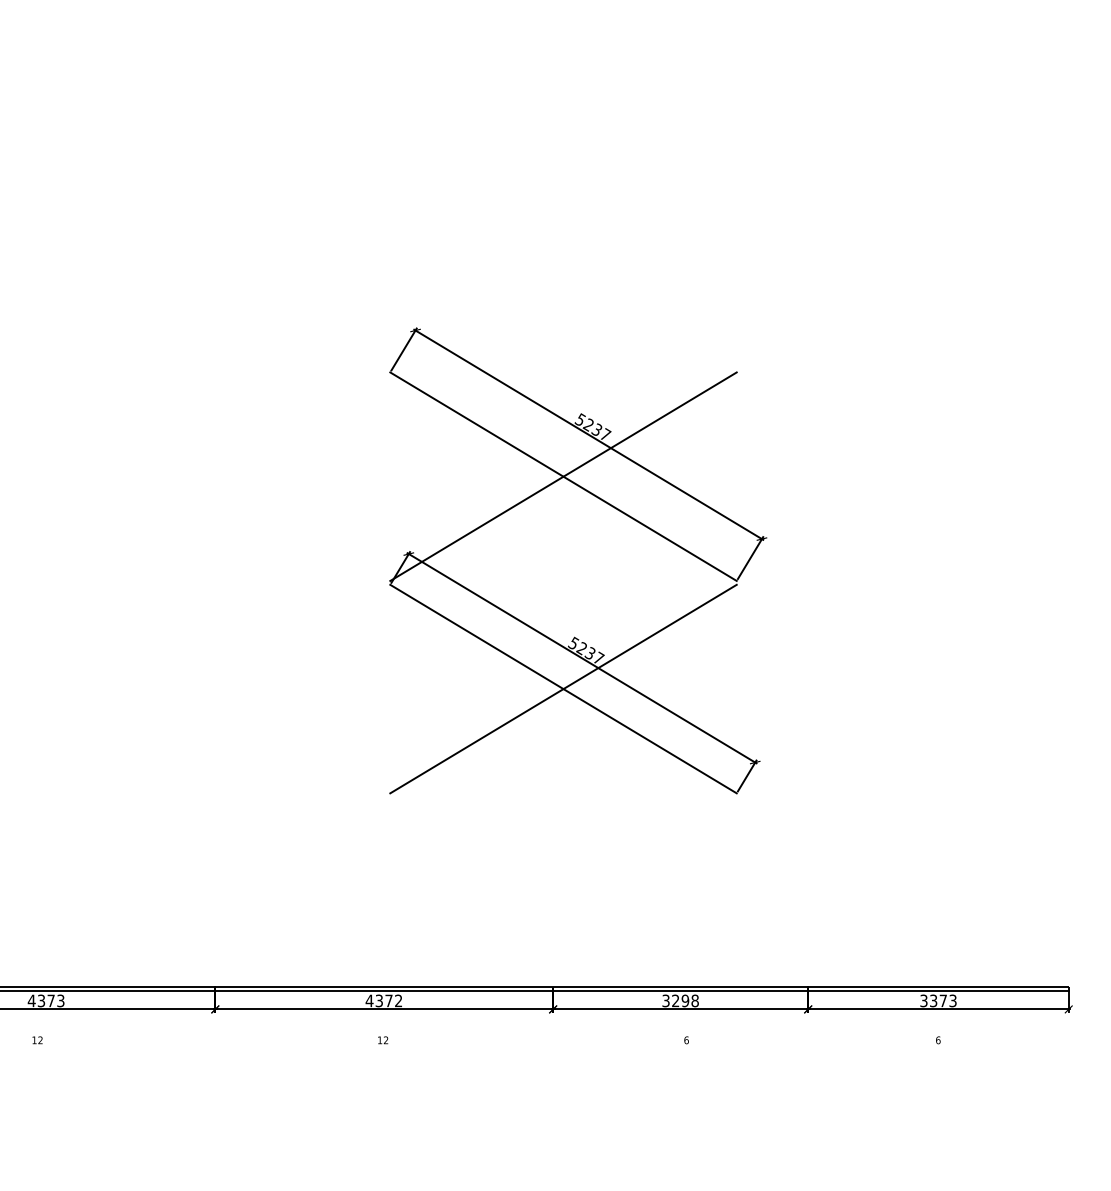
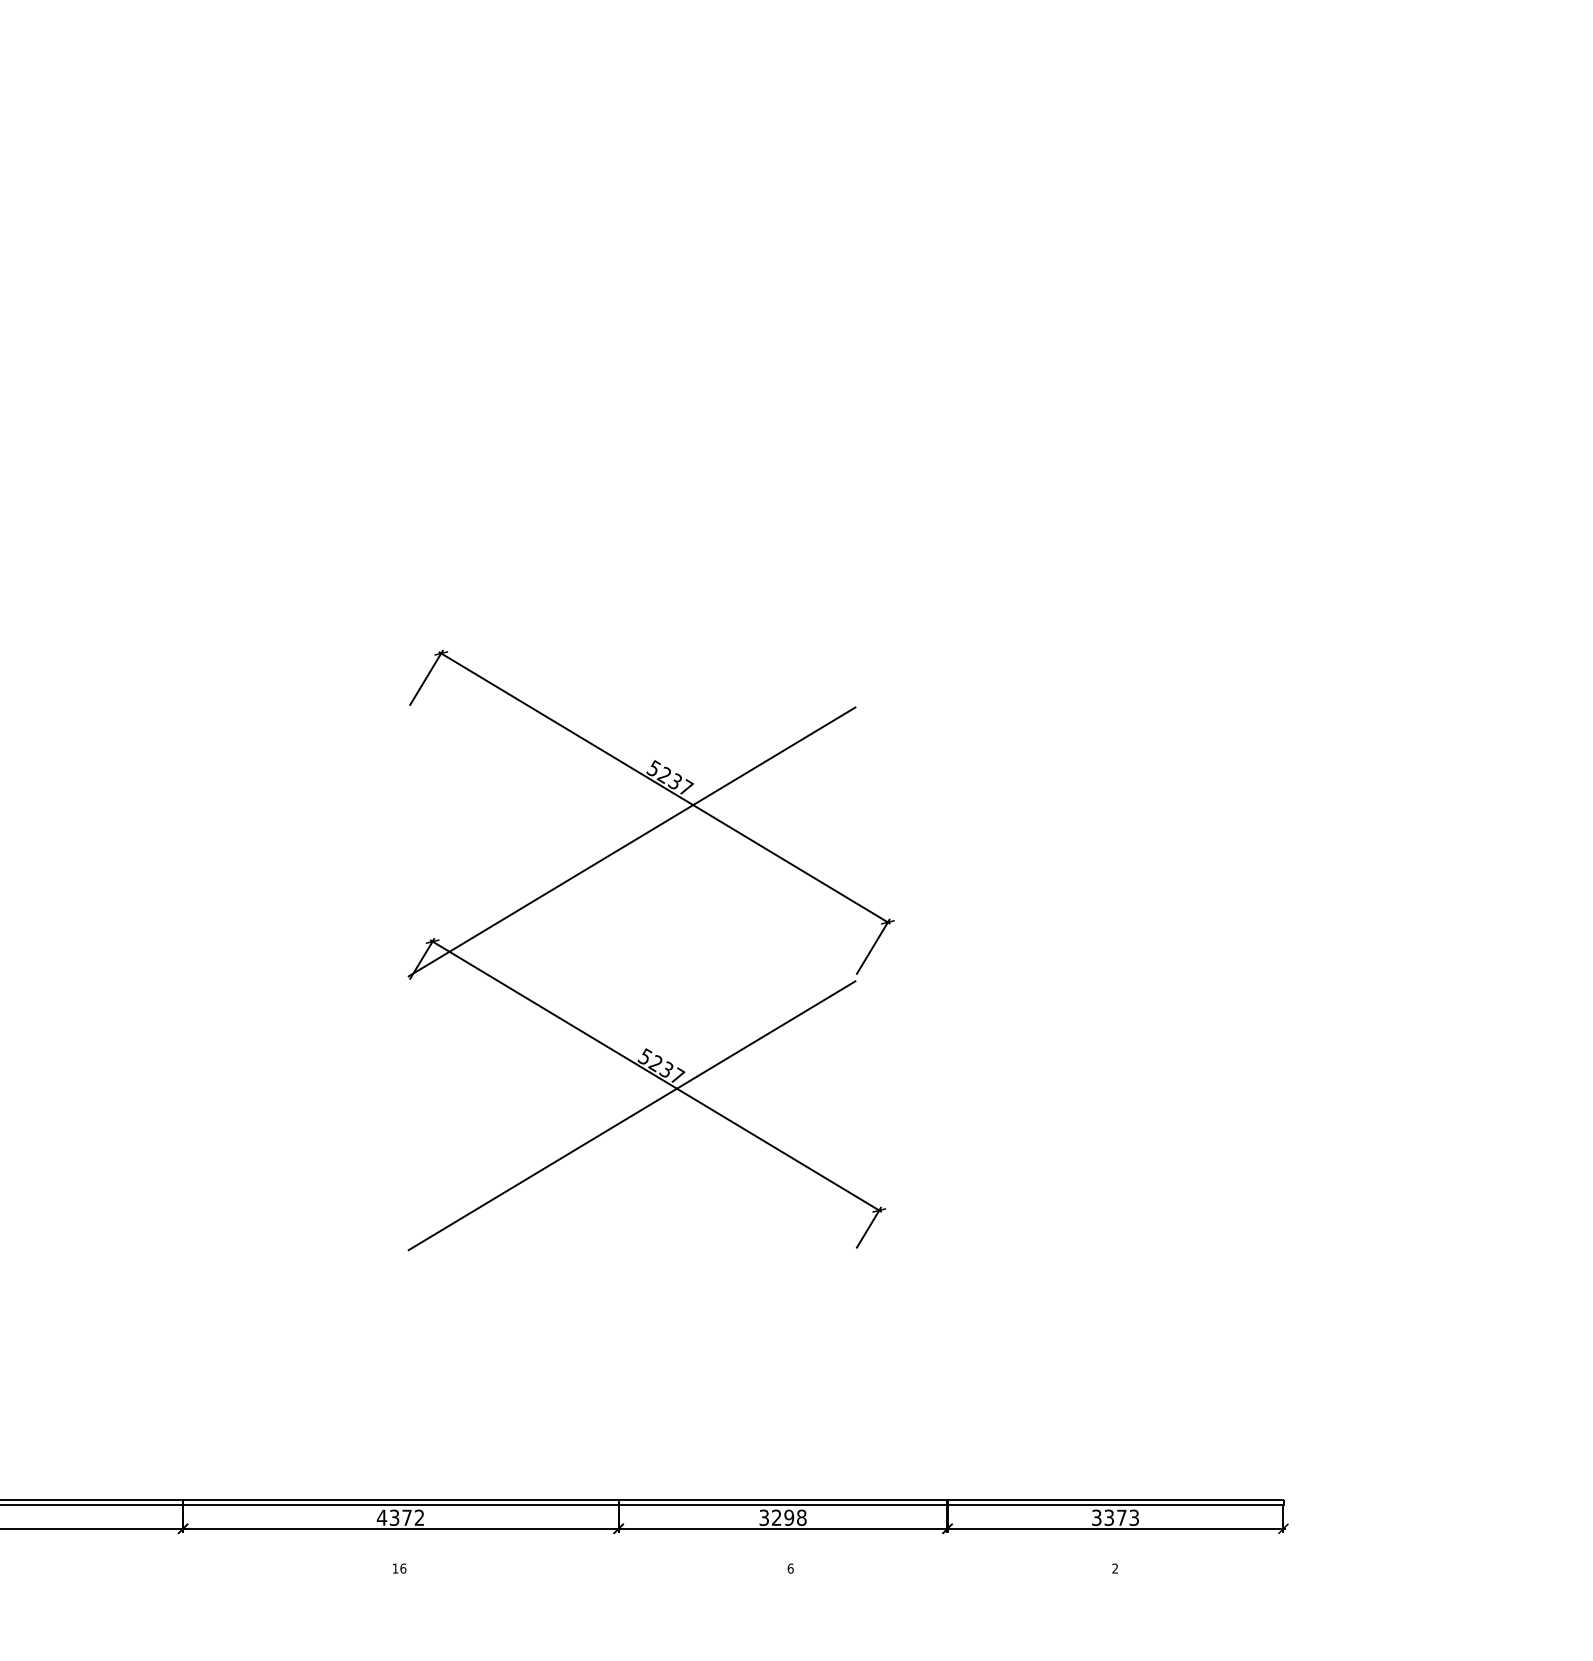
line: (563, 476) -> (631, 841), removed
line: (563, 688) -> (631, 1115), removed
text: (386, 1040) -> (403, 1568), 12 -> 16
text: (938, 1040) -> (1115, 1568), 6 -> 2

